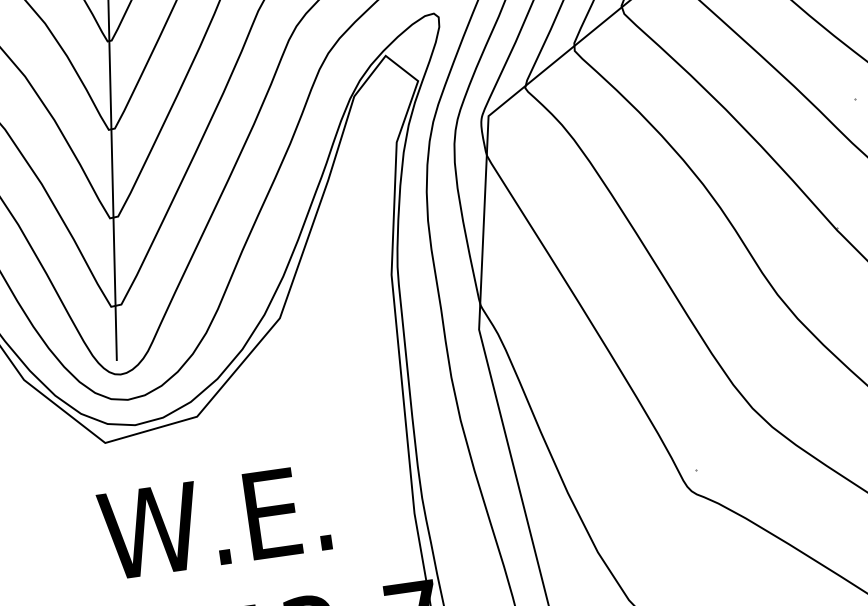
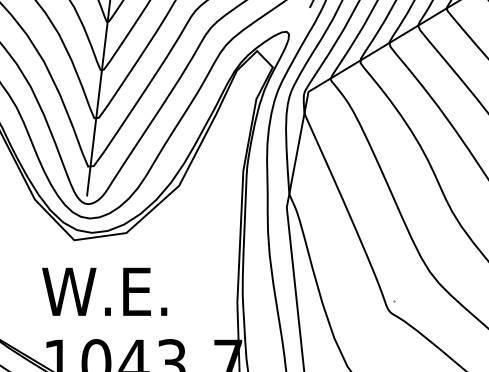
text: (214, 521) -> (104, 291), moved

